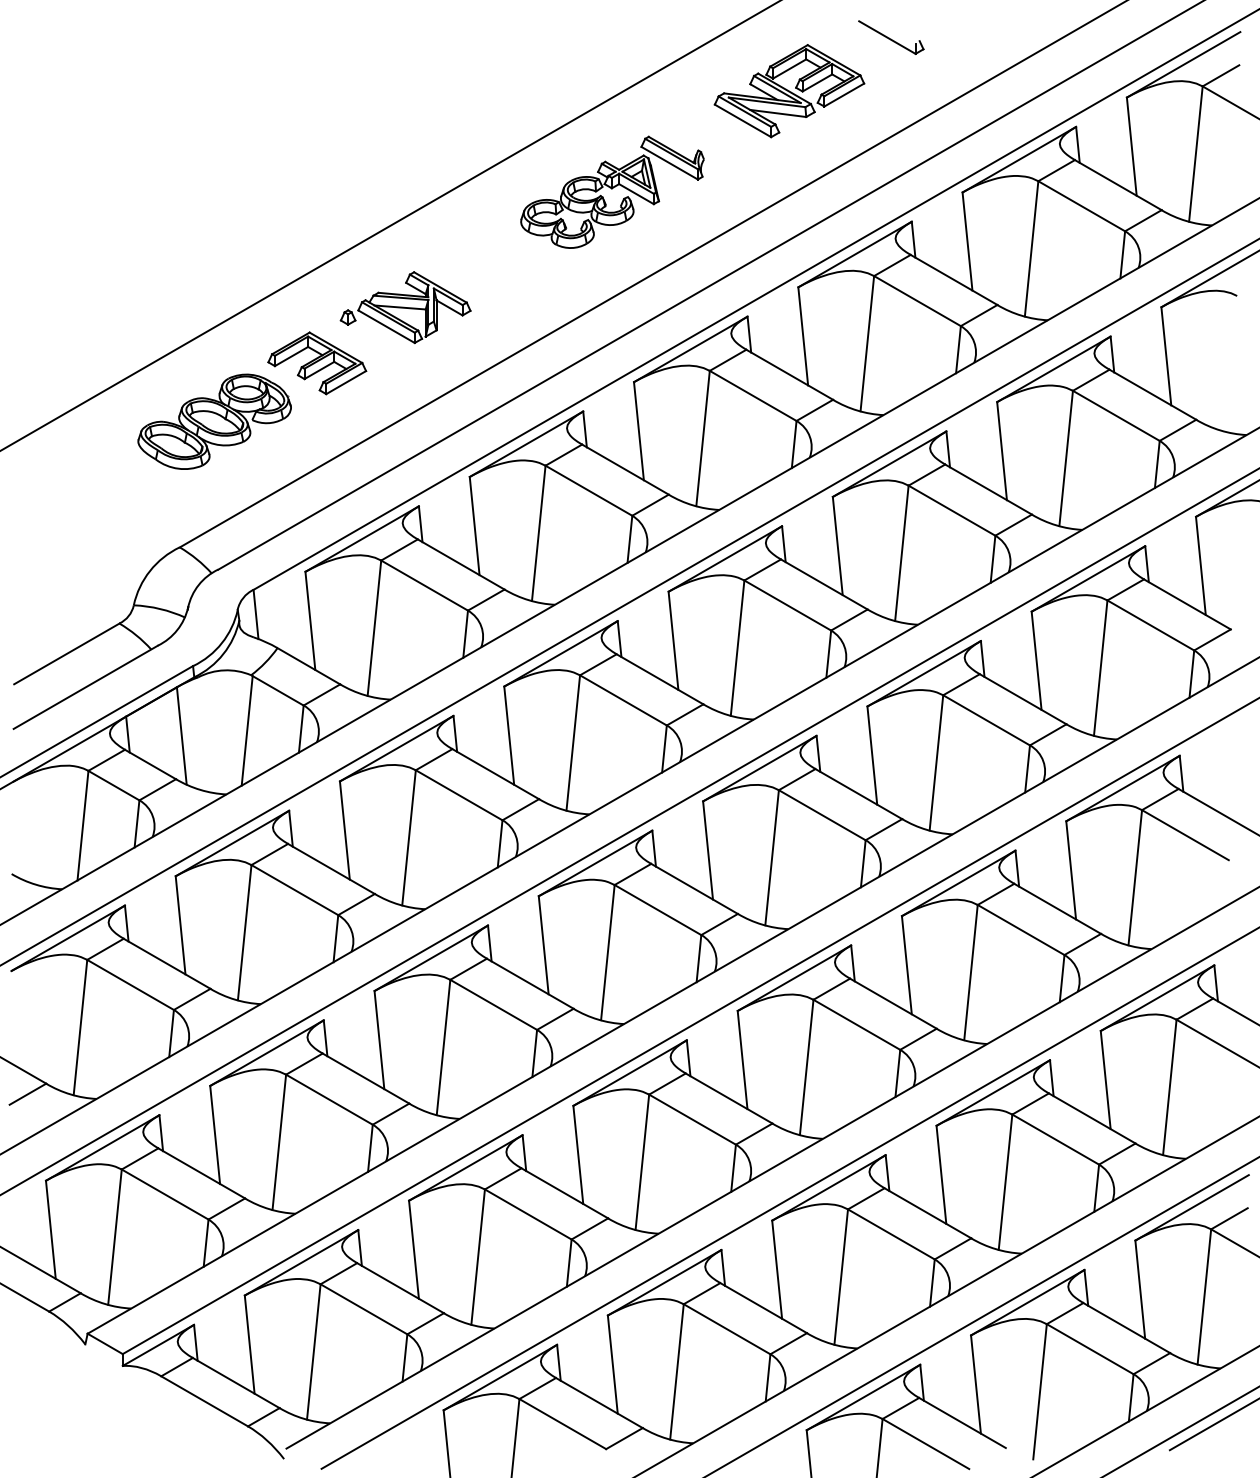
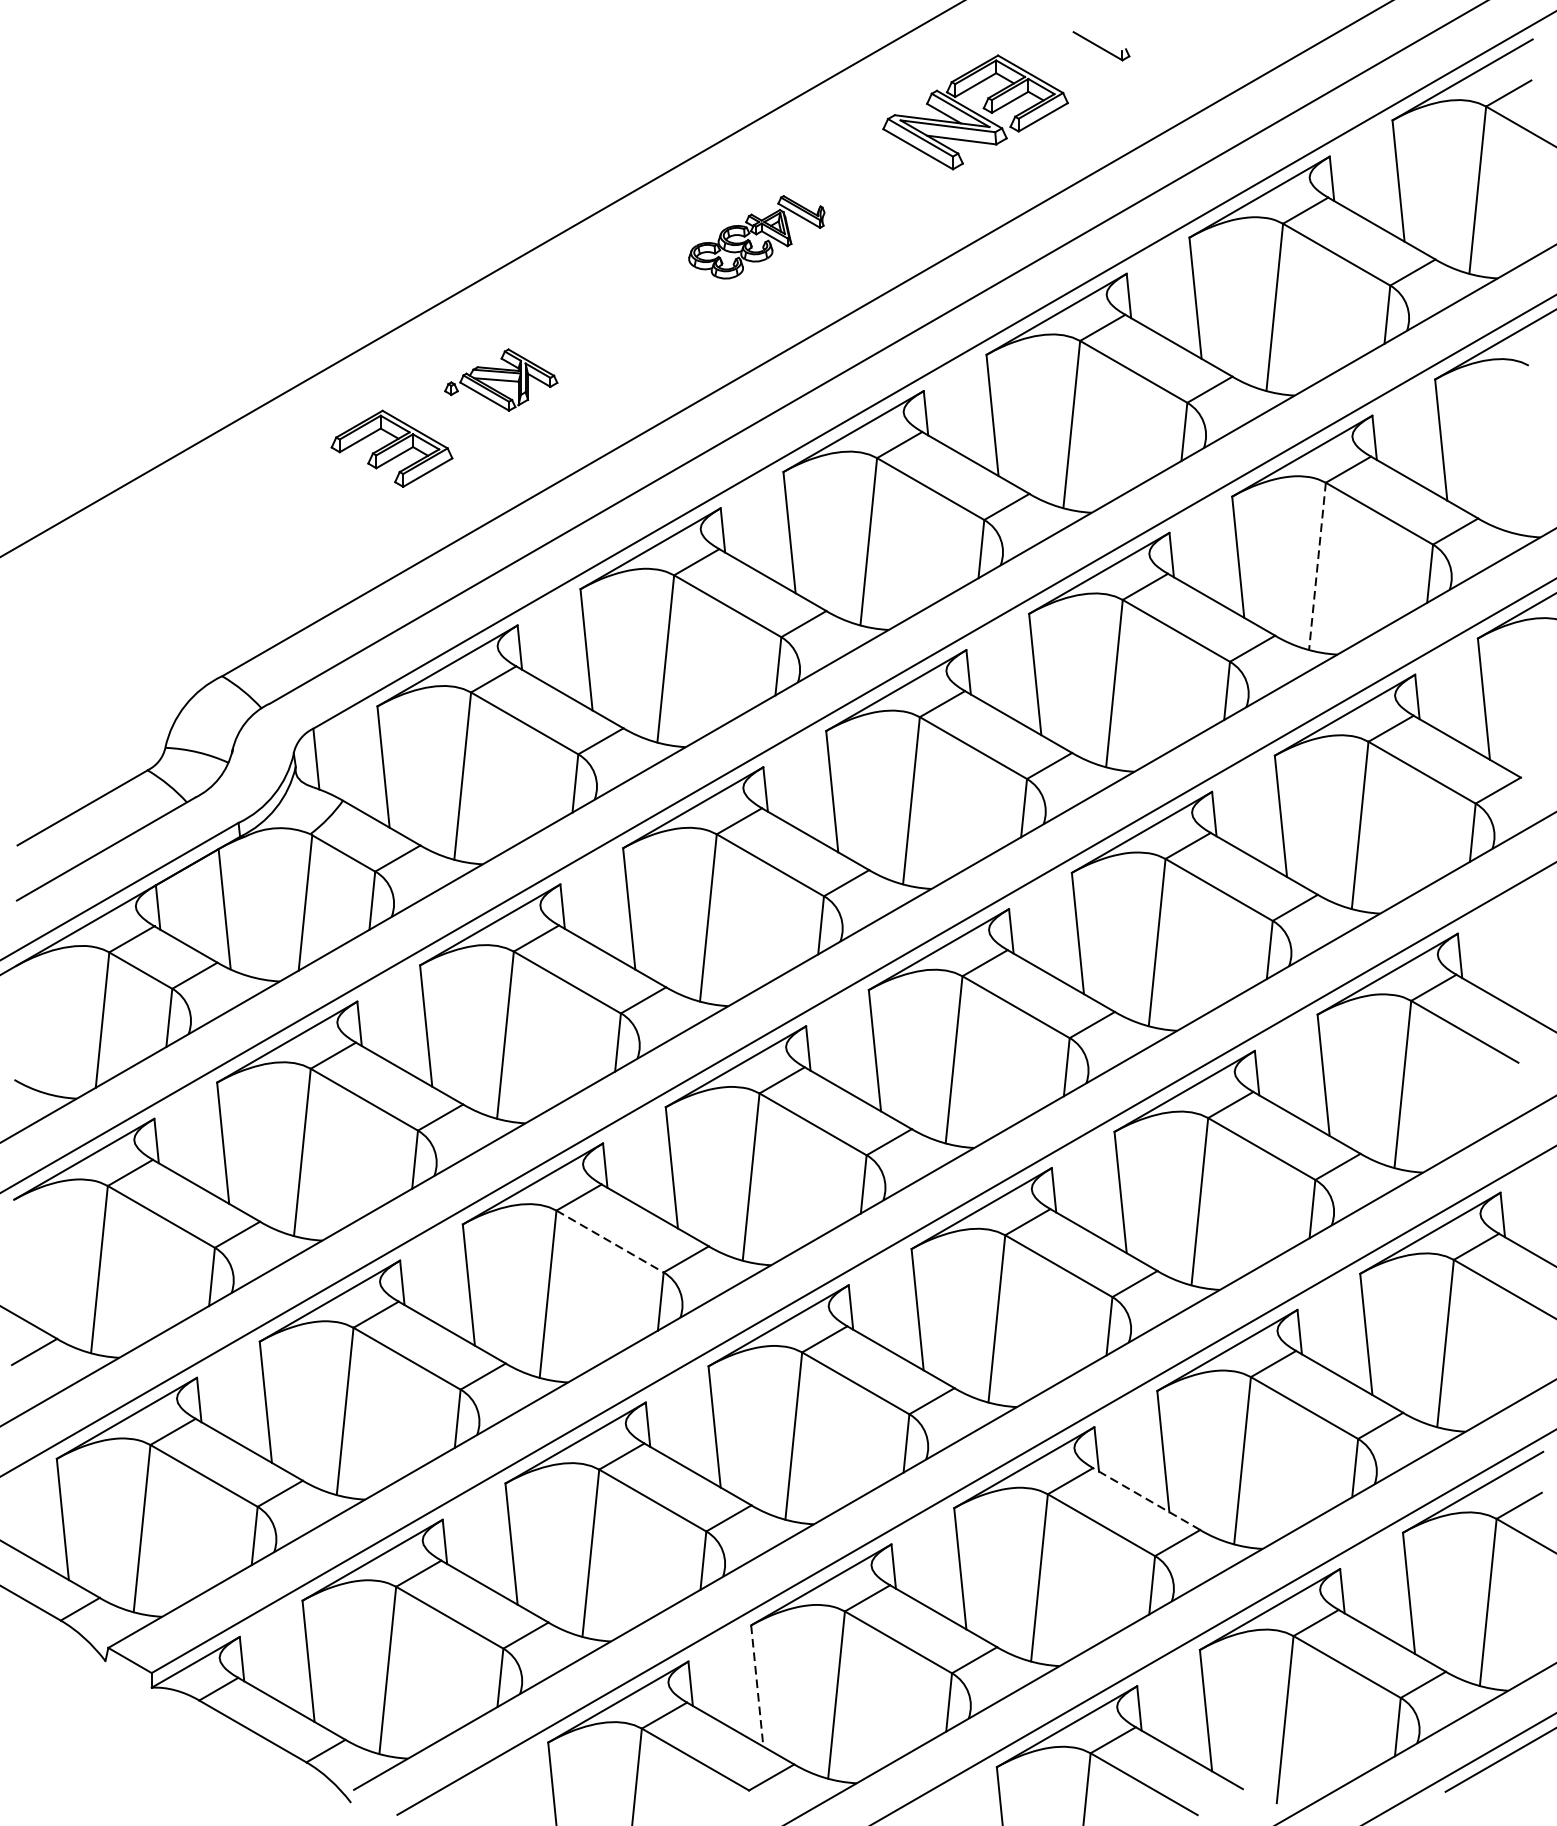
part: (891, 37) -> (1101, 46), size x0.7
part: (612, 191) -> (756, 236), size x0.6
part: (405, 307) -> (501, 379), size x0.7
part: (214, 421) -> (265, 520), removed
line: (1066, 458) -> (1317, 566), solid -> dashed
line: (494, 1005) -> (611, 1242), solid -> dashed
line: (927, 1213) -> (1146, 1499), solid -> dashed
line: (612, 1365) -> (756, 1687), solid -> dashed

